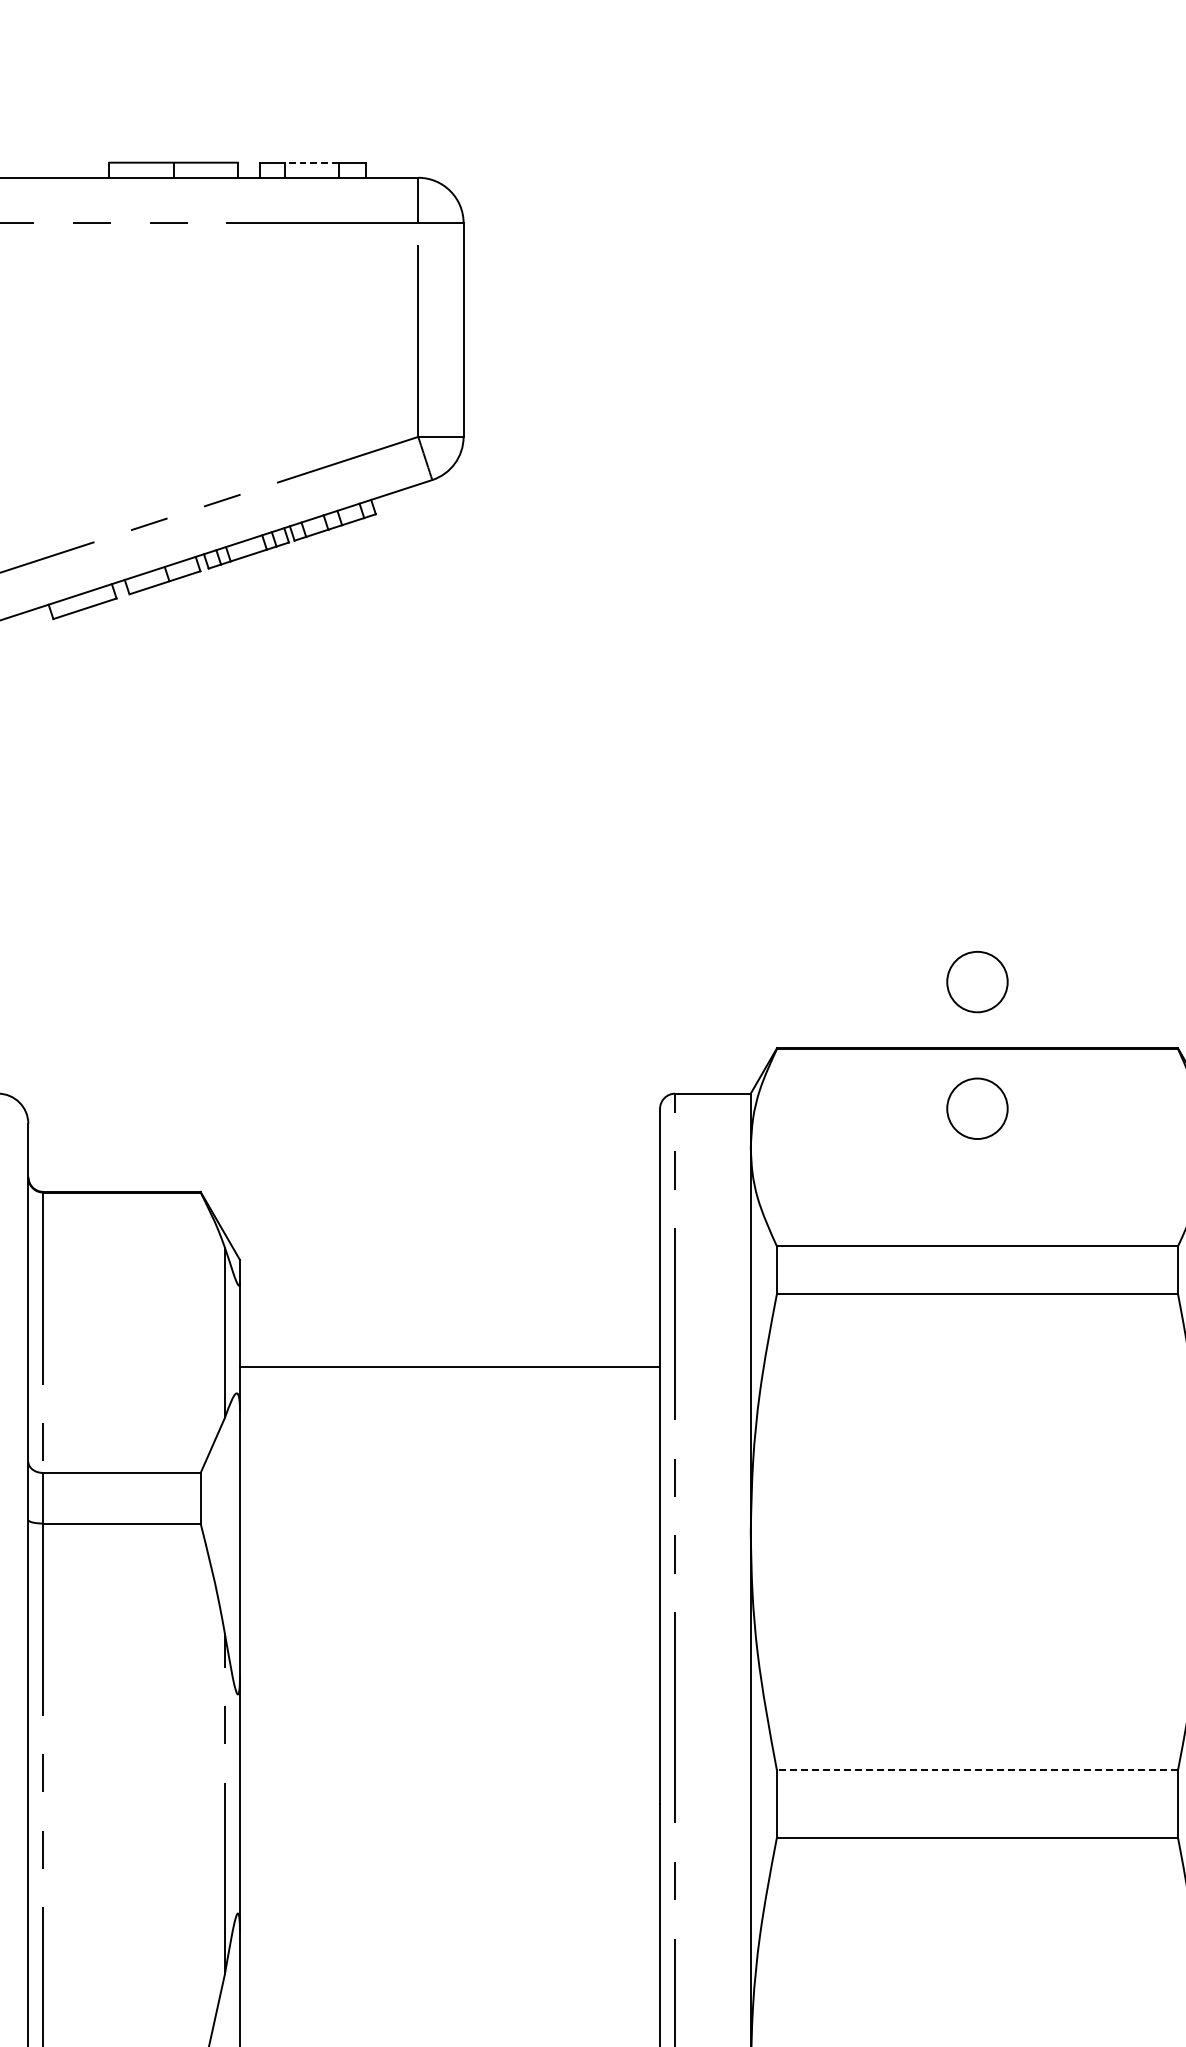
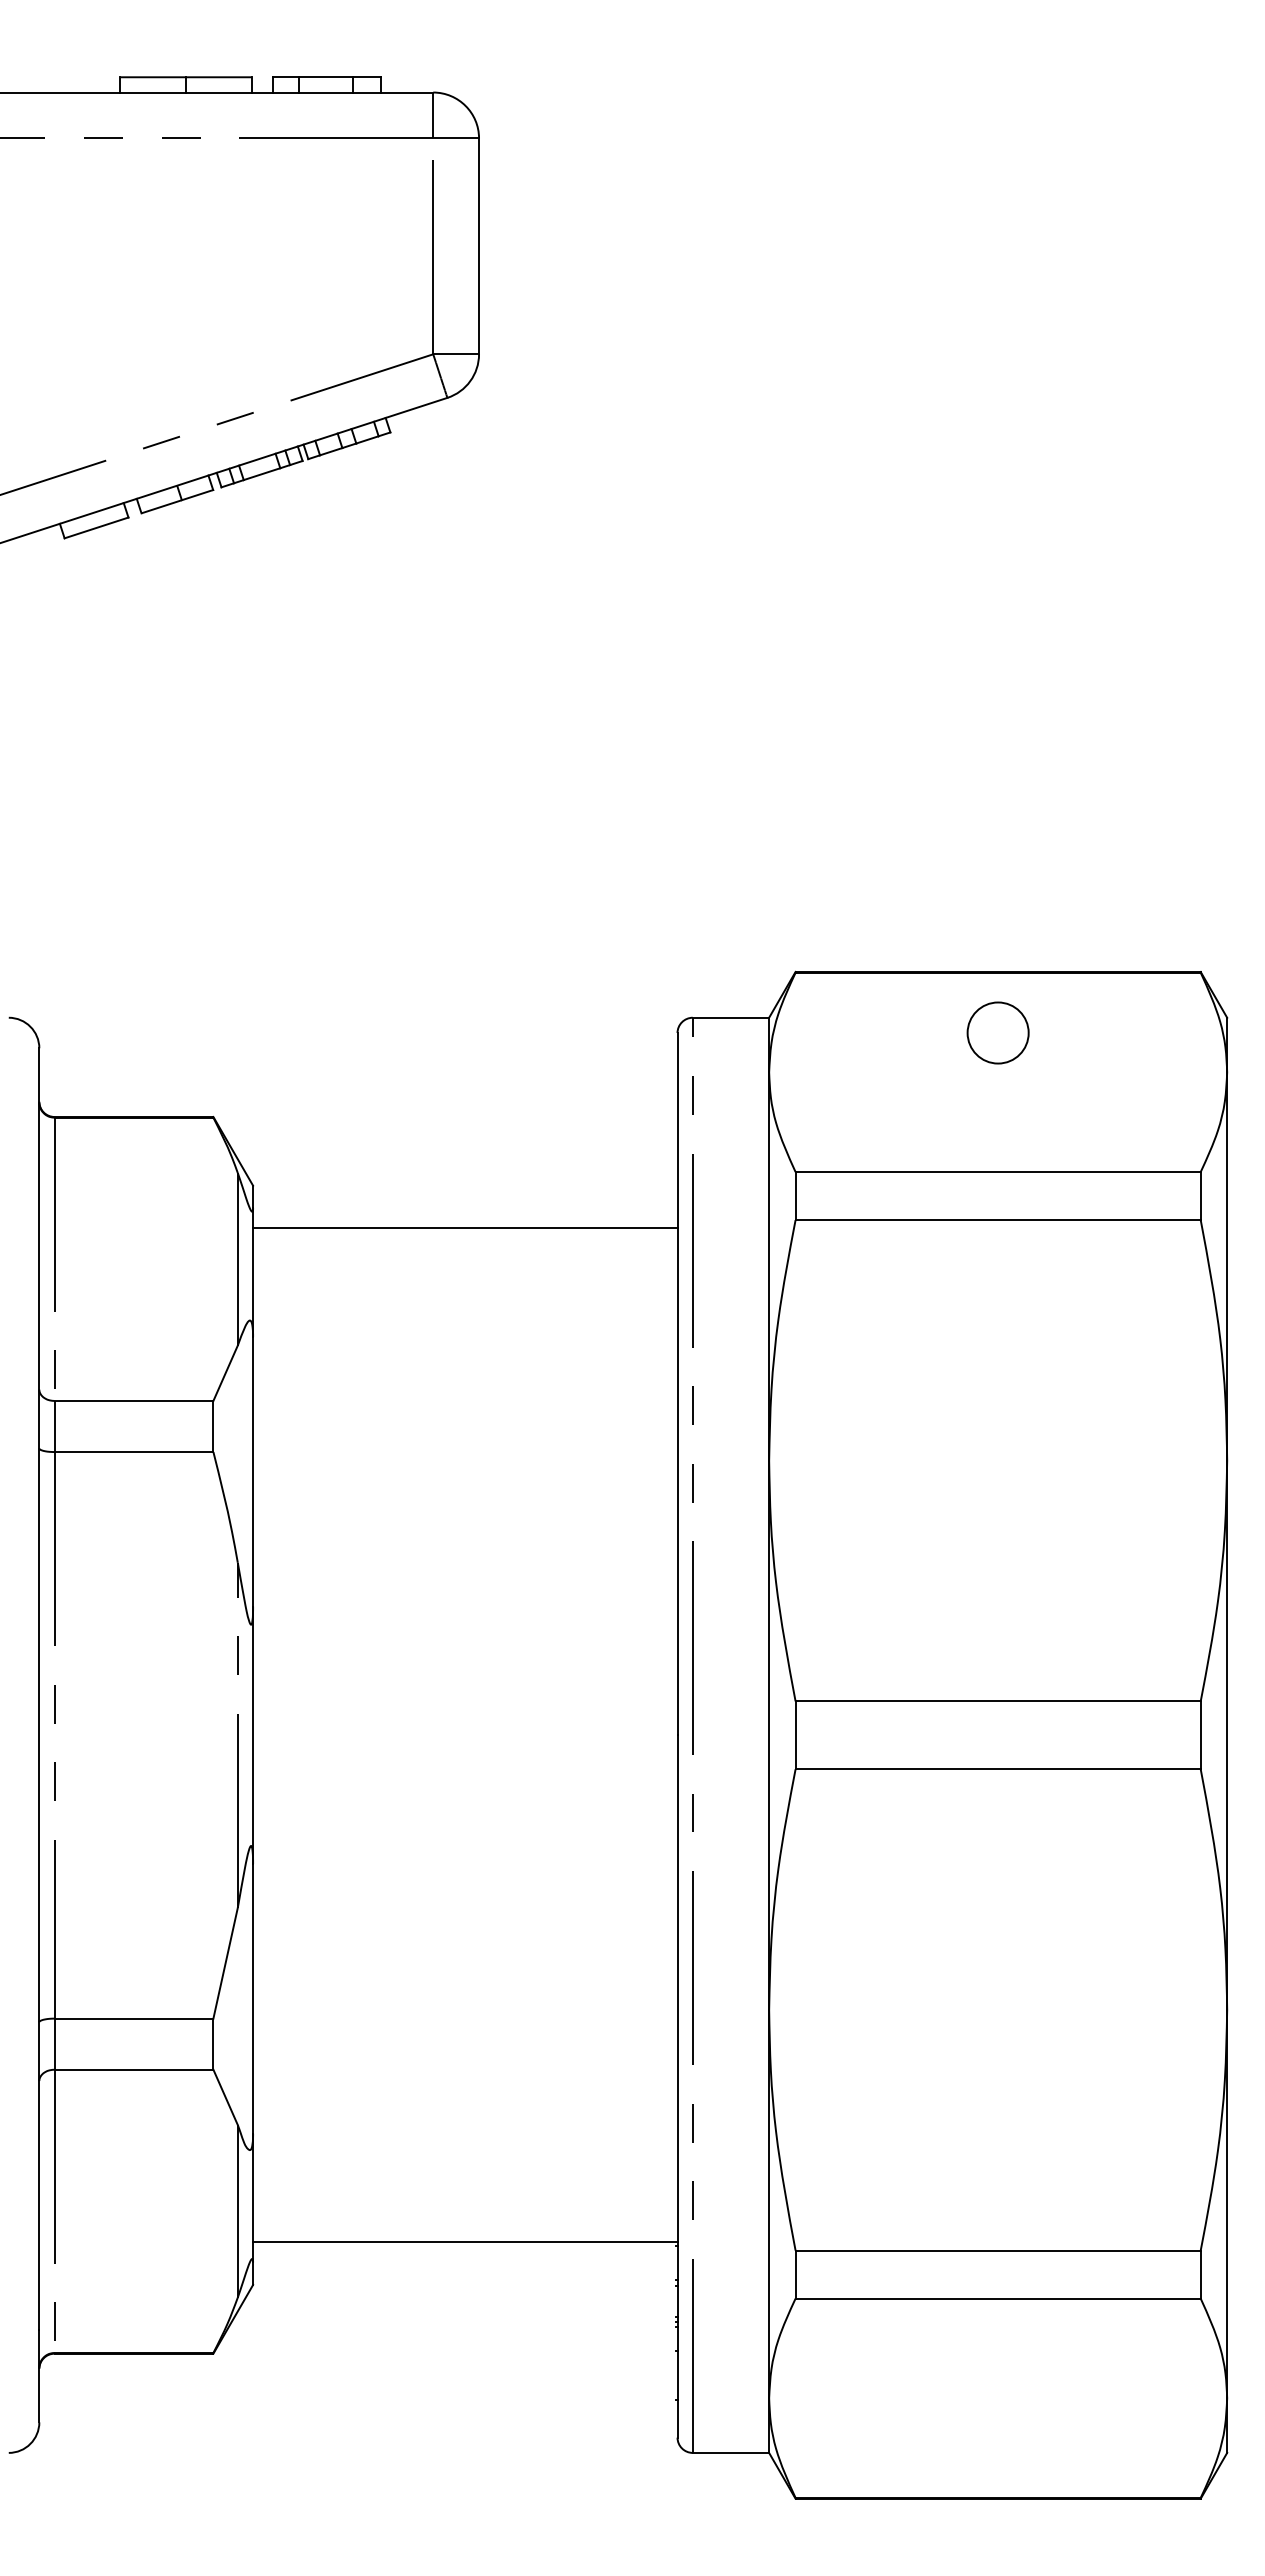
line: (311, 162) -> (325, 77), dashed -> solid
circle: (976, 981) -> (997, 904), removed
line: (450, 1366) -> (465, 1228), moved
line: (977, 1770) -> (998, 1701), dashed -> solid

